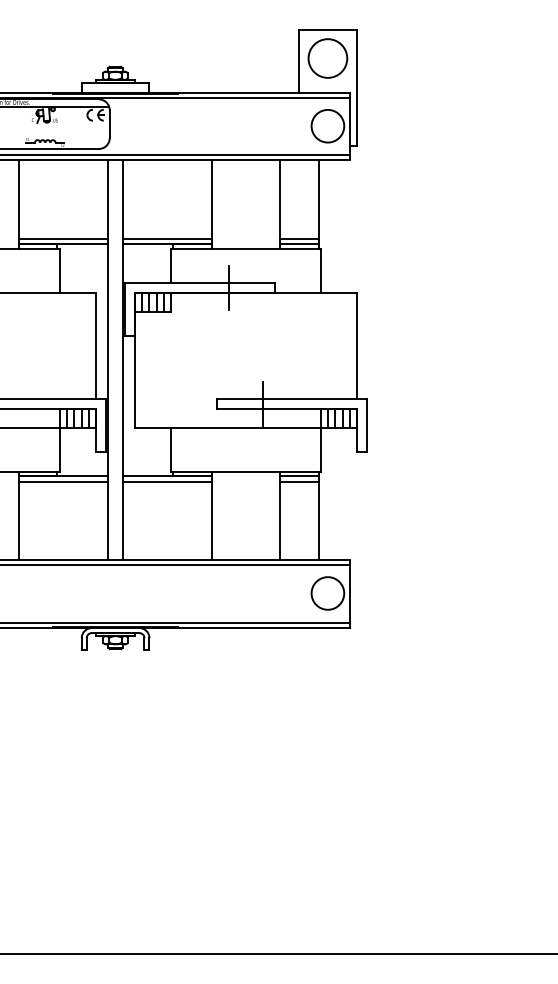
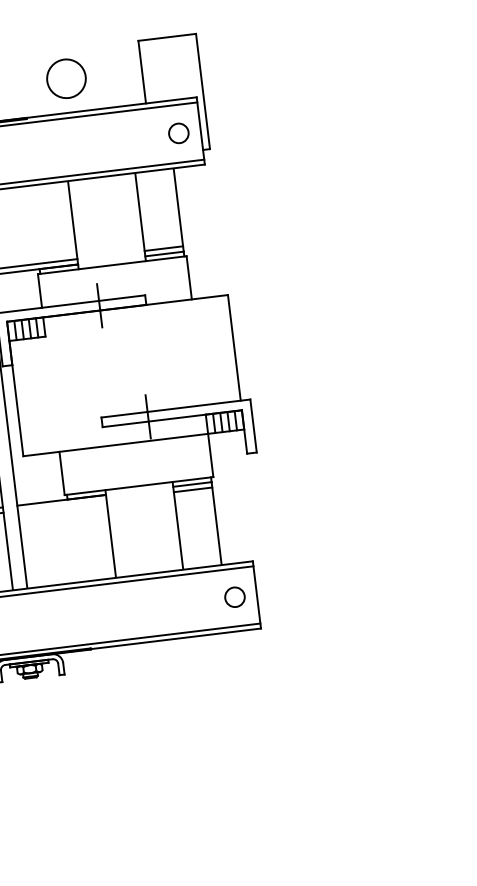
circle: (327, 58) -> (66, 78), moved
circle: (327, 125) -> (178, 132), size x0.6
line: (167, 481) -> (62, 505), removed
circle: (327, 593) -> (234, 597), size x0.6

